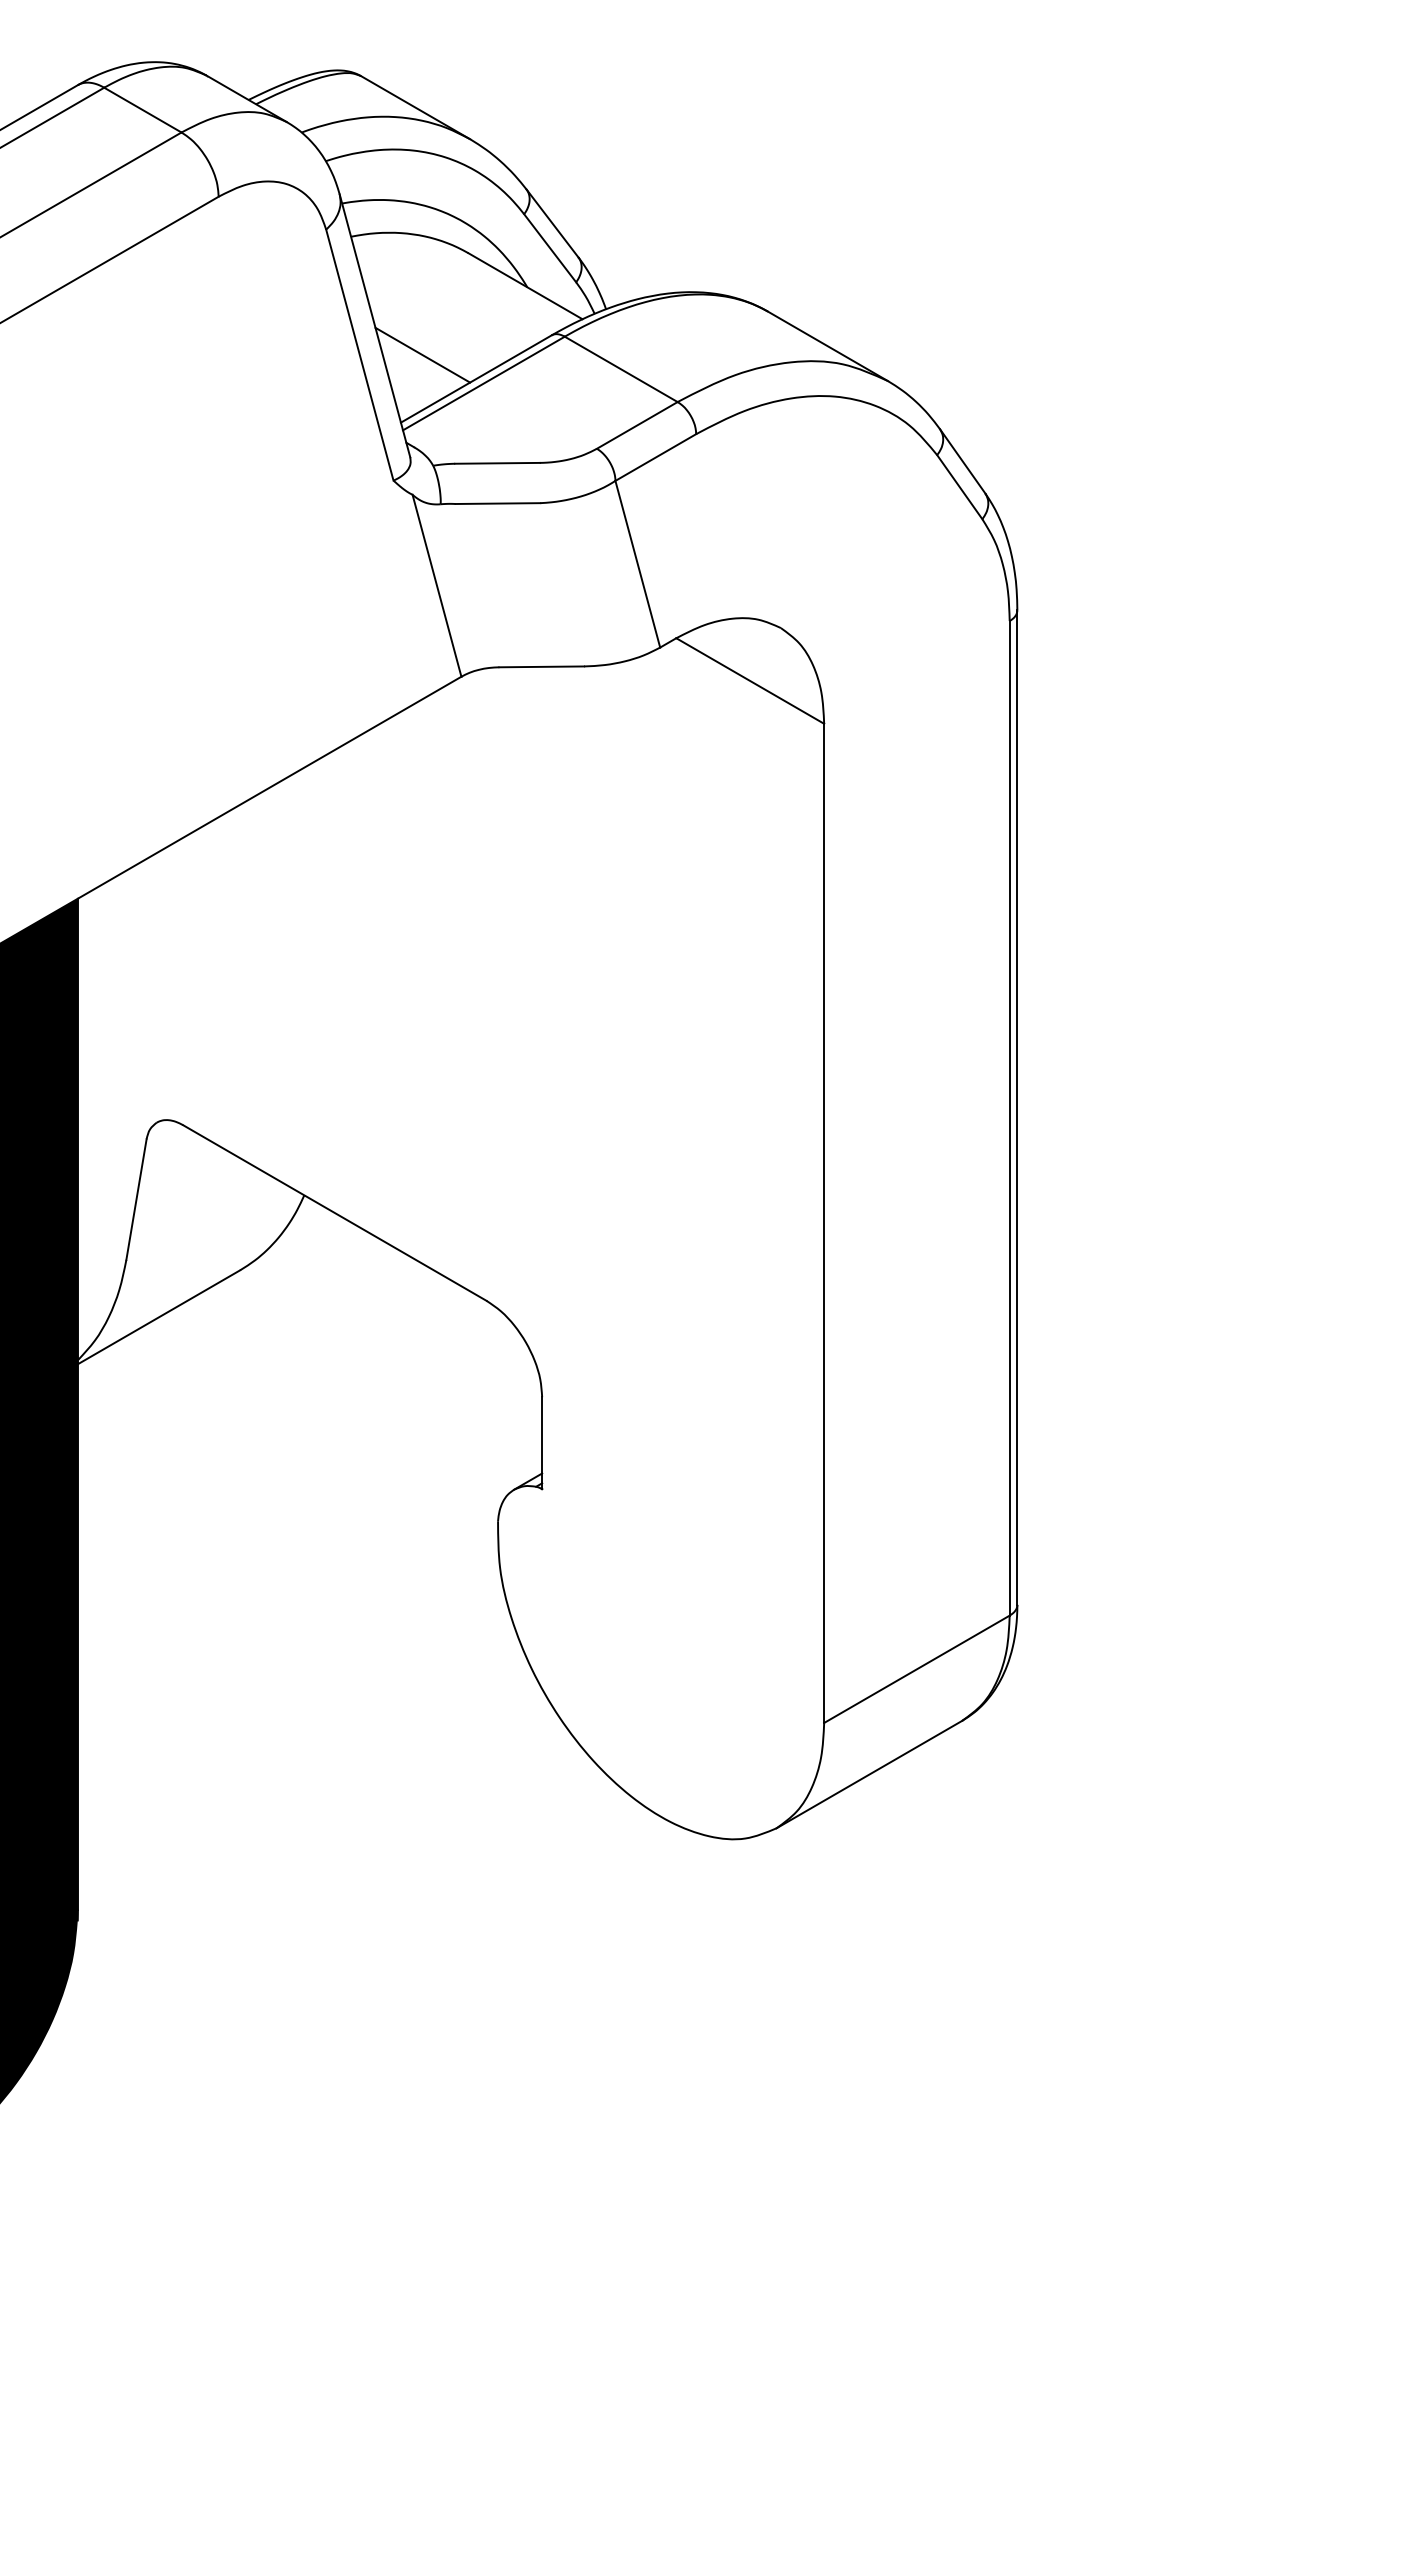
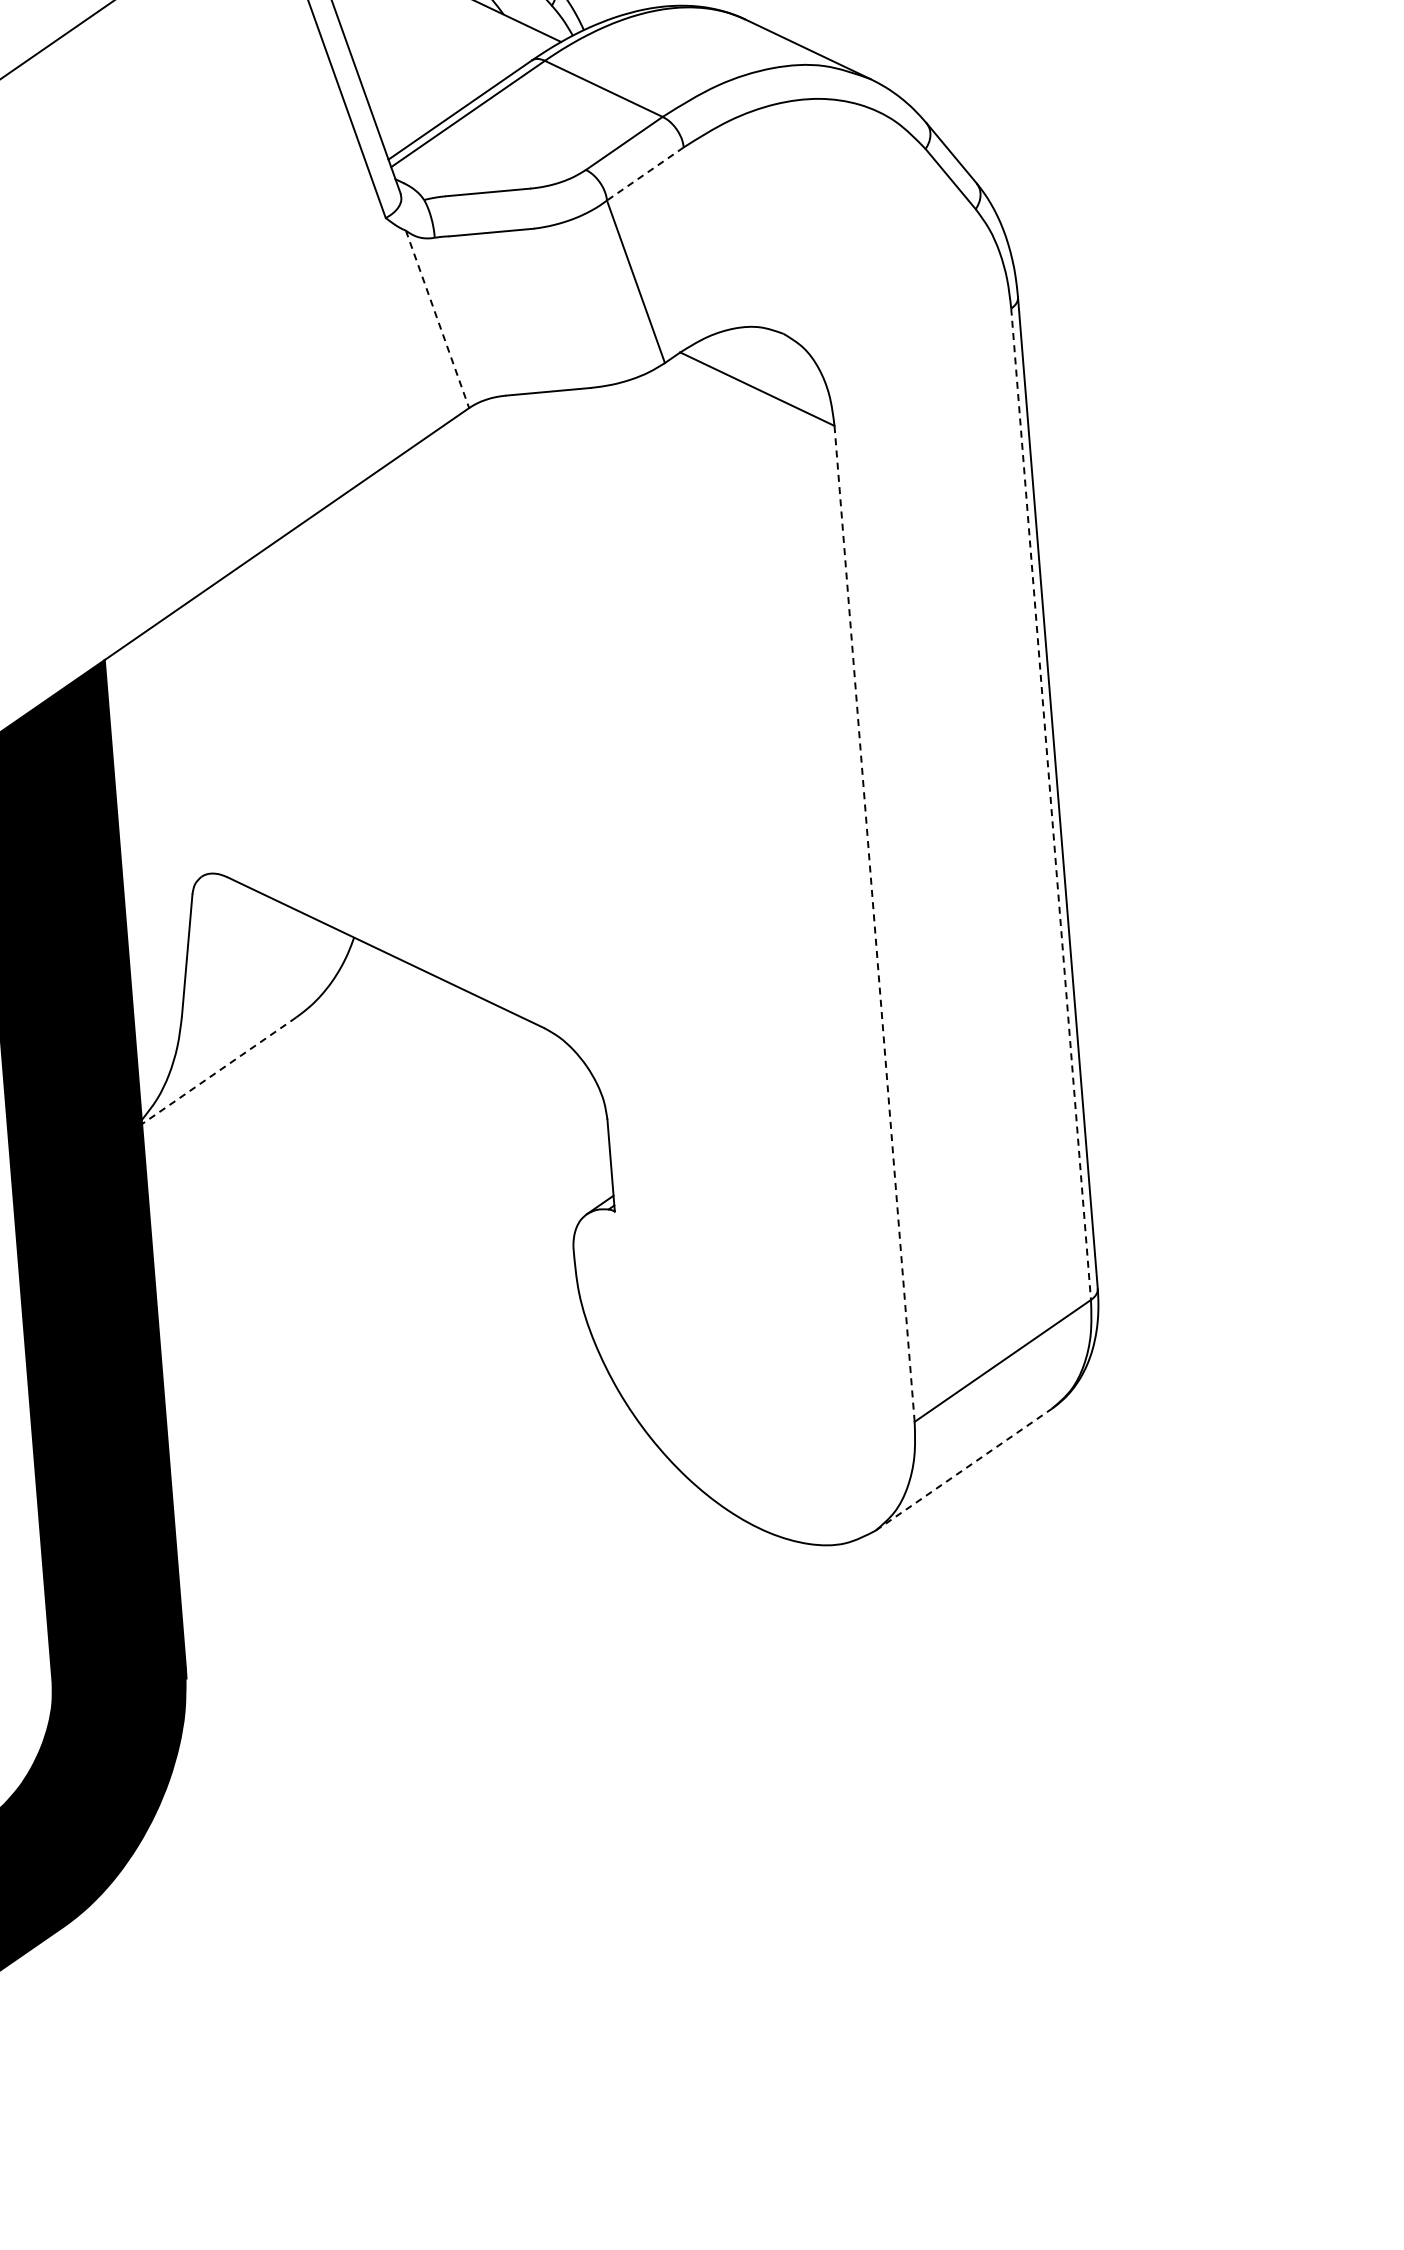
line: (422, 354) -> (404, 89), removed
line: (655, 457) -> (645, 173), solid -> dashed
line: (437, 586) -> (438, 320), solid -> dashed
line: (1009, 1118) -> (1050, 804), solid -> dashed
line: (824, 1223) -> (874, 923), solid -> dashed
line: (159, 1317) -> (219, 1070), solid -> dashed
line: (869, 1774) -> (963, 1469), solid -> dashed

